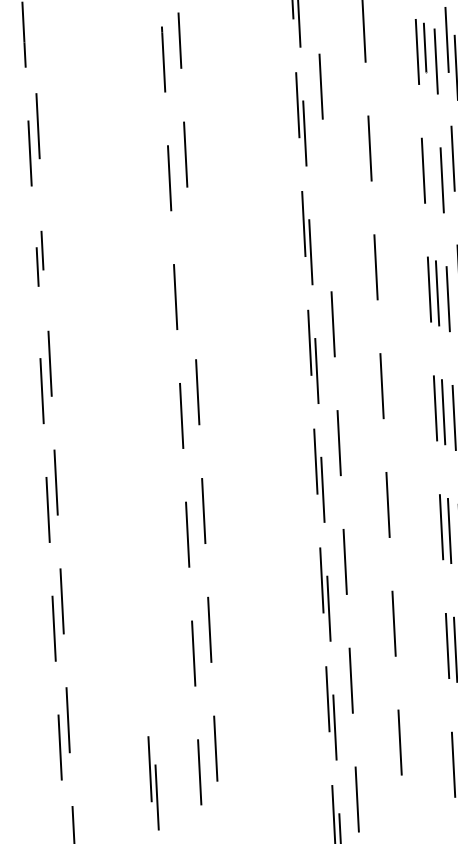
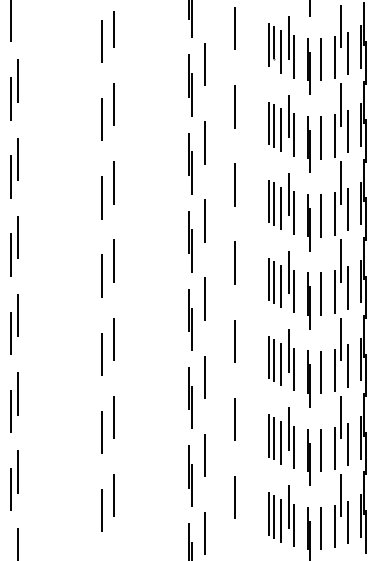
line: (431, 173) -> (274, 125), added
line: (326, 204) -> (204, 142), added
part: (40, 259) -> (14, 168), size x1.67
line: (191, 272) -> (113, 182), added
part: (153, 782) -> (71, 515), removed

